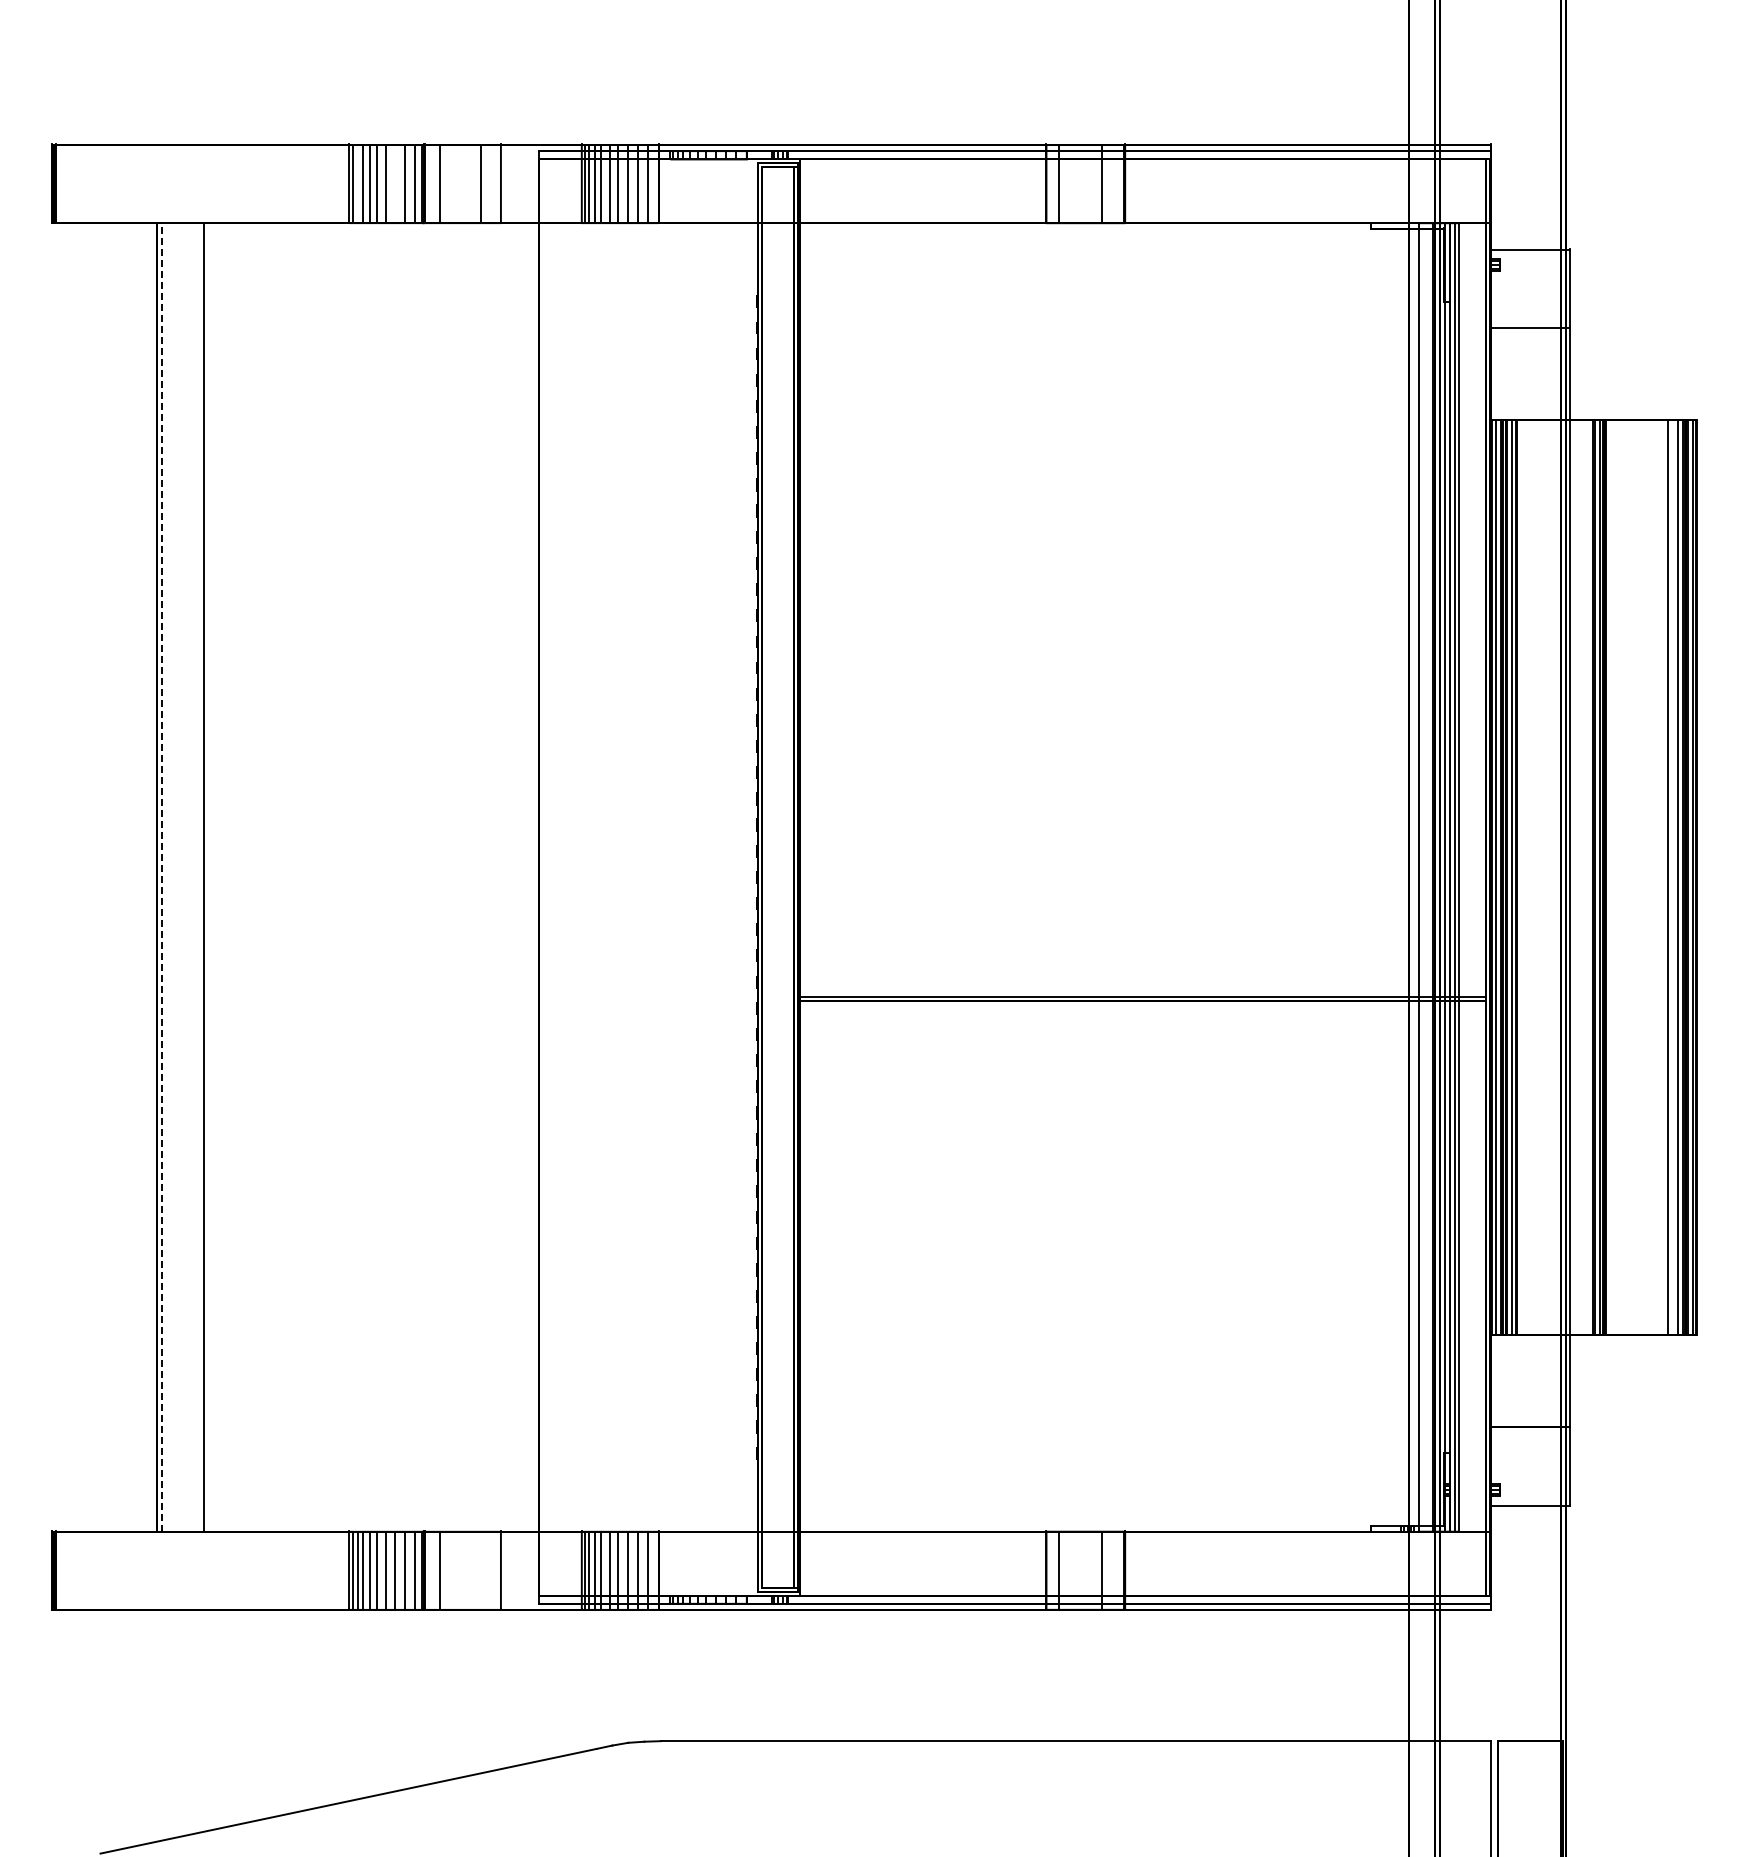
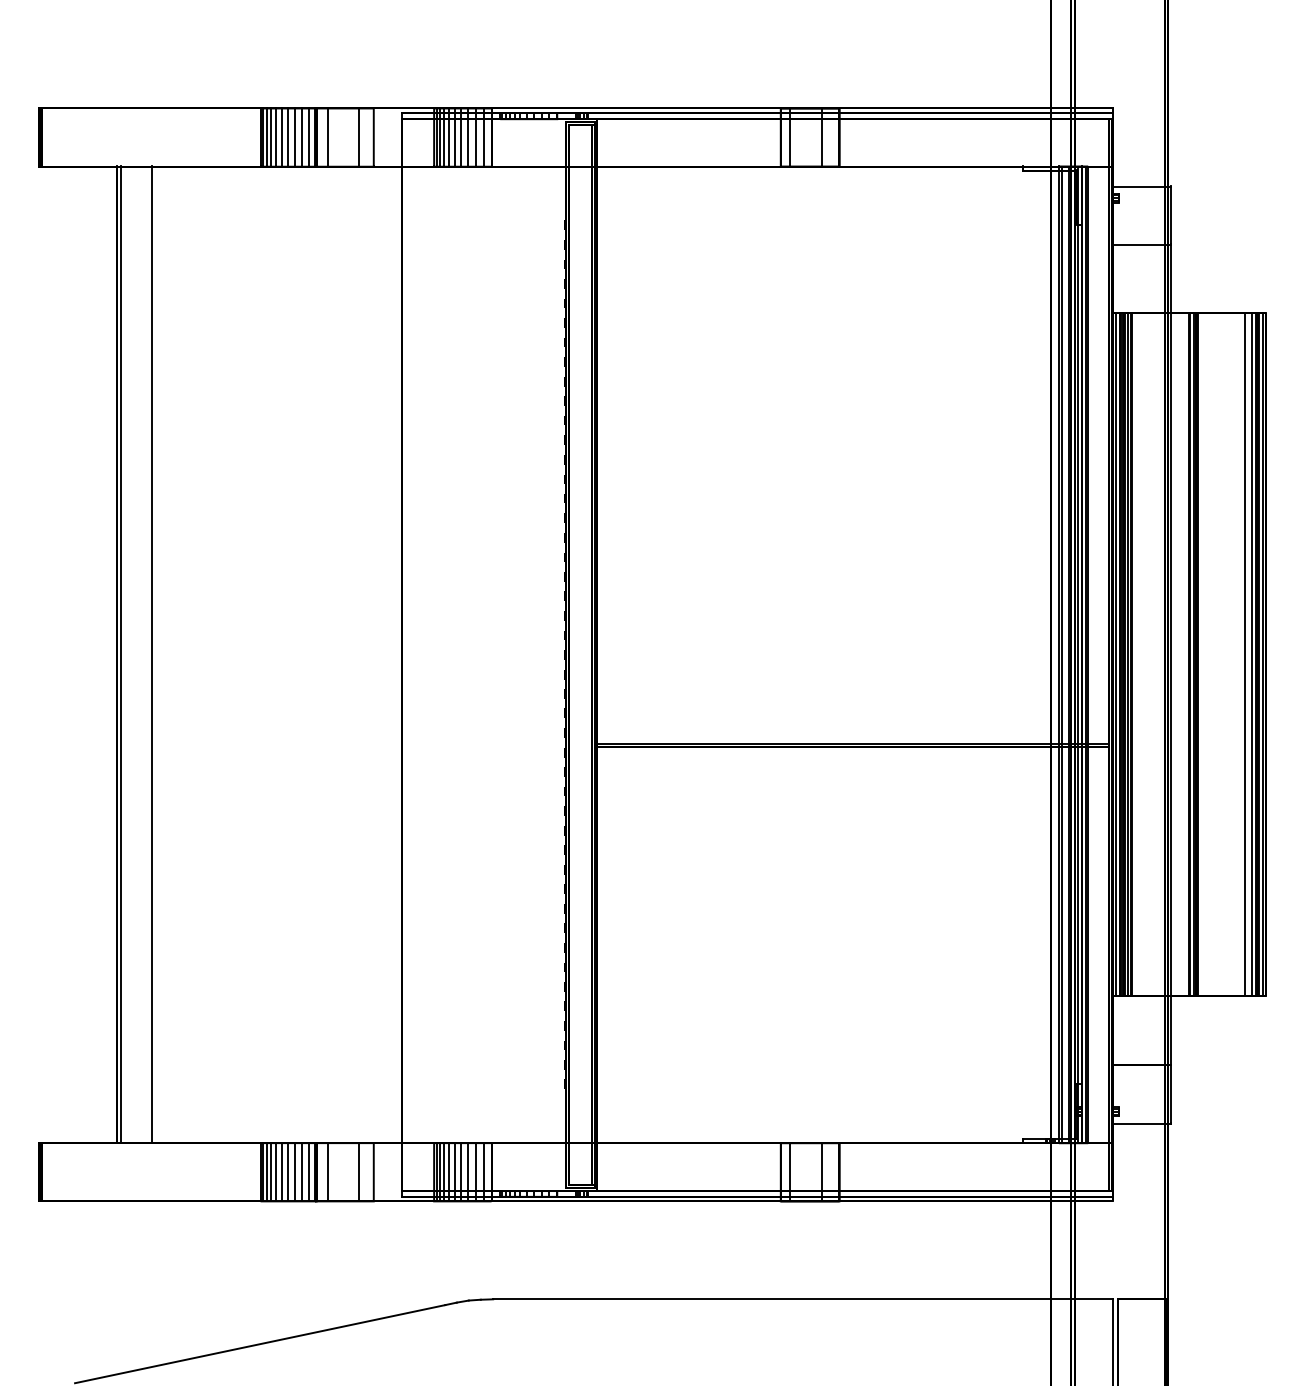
line: (357, 184) -> (266, 137), added
line: (395, 184) -> (295, 137), added
line: (162, 876) -> (121, 654), dashed -> solid
line: (1423, 877) -> (1062, 654), added
line: (481, 1570) -> (359, 1171), added

